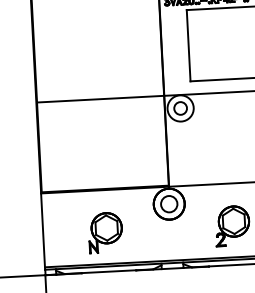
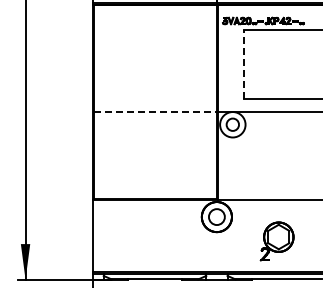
line: (188, 45) -> (243, 64), solid -> dashed
line: (100, 99) -> (155, 111), solid -> dashed
part: (105, 232) -> (153, 241), removed

